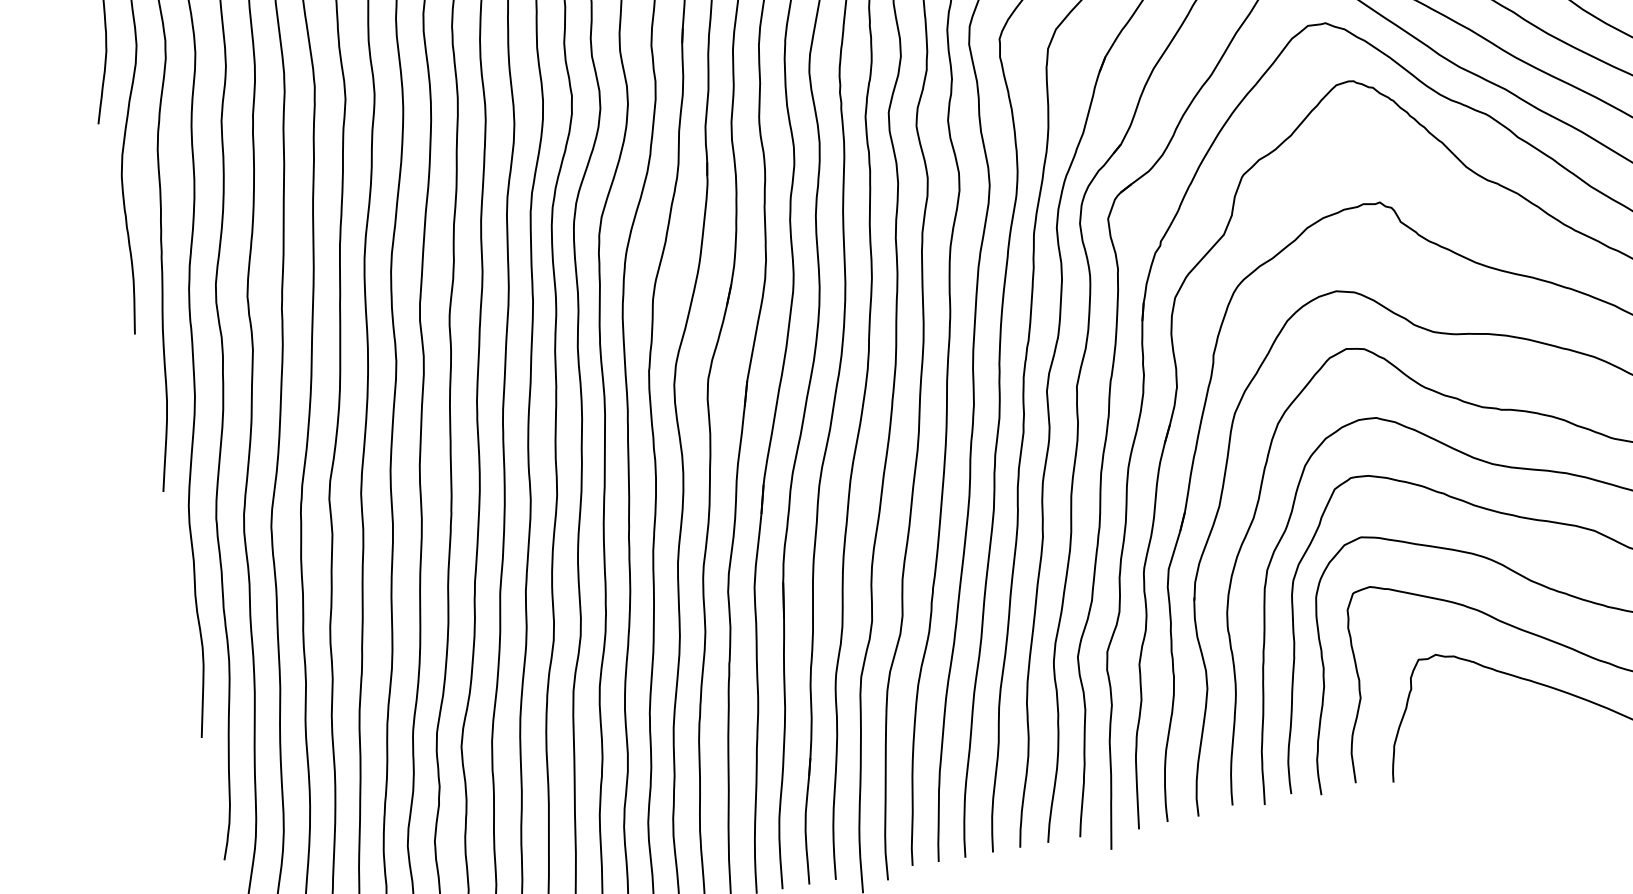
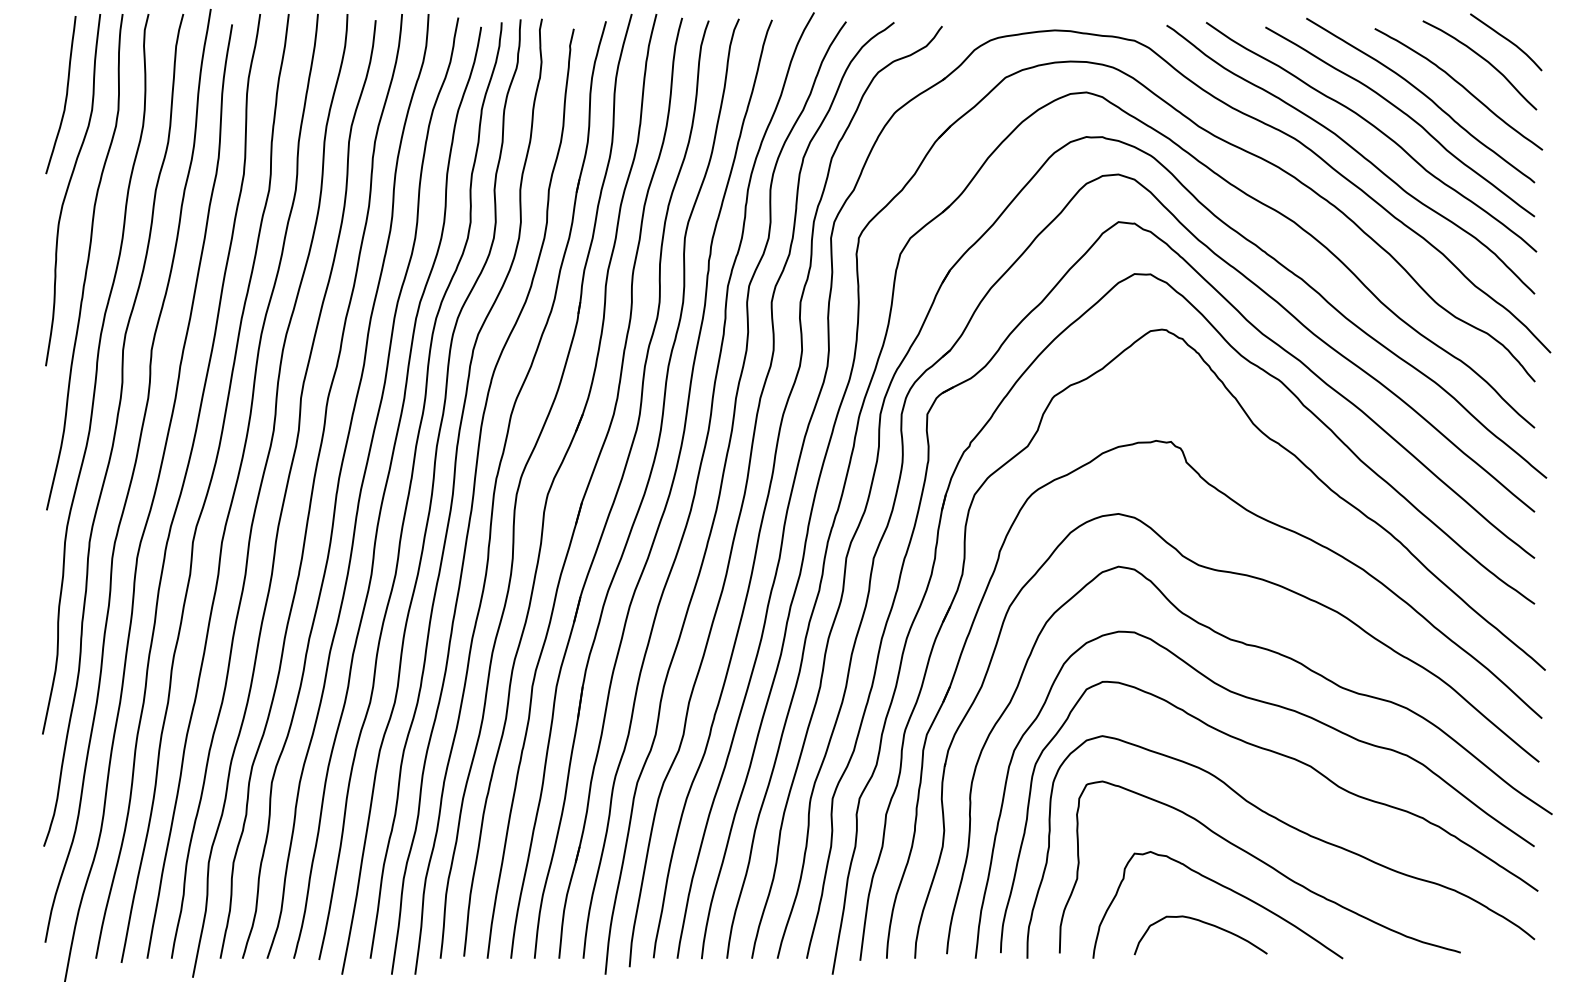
curve: (1507, 723) -> (1203, 923), added

